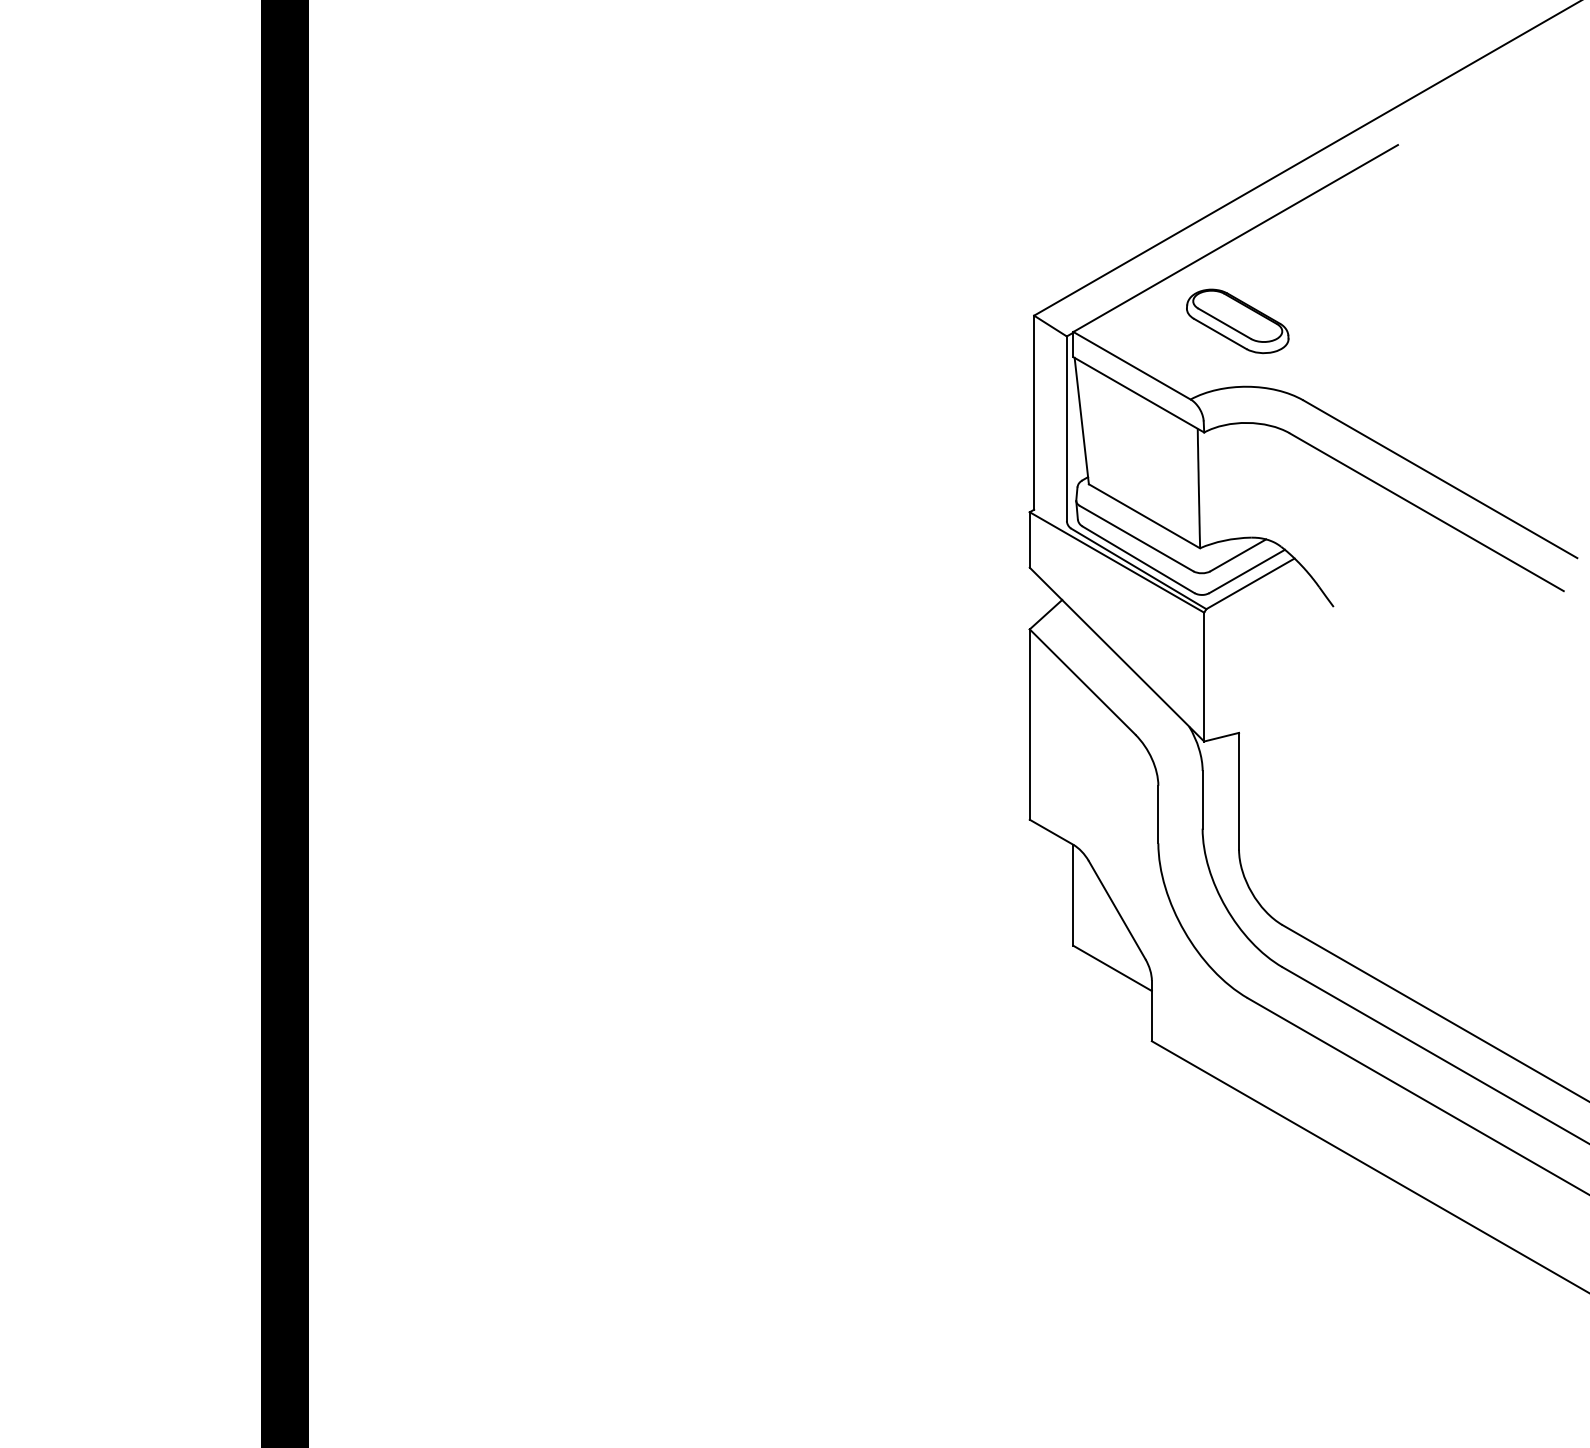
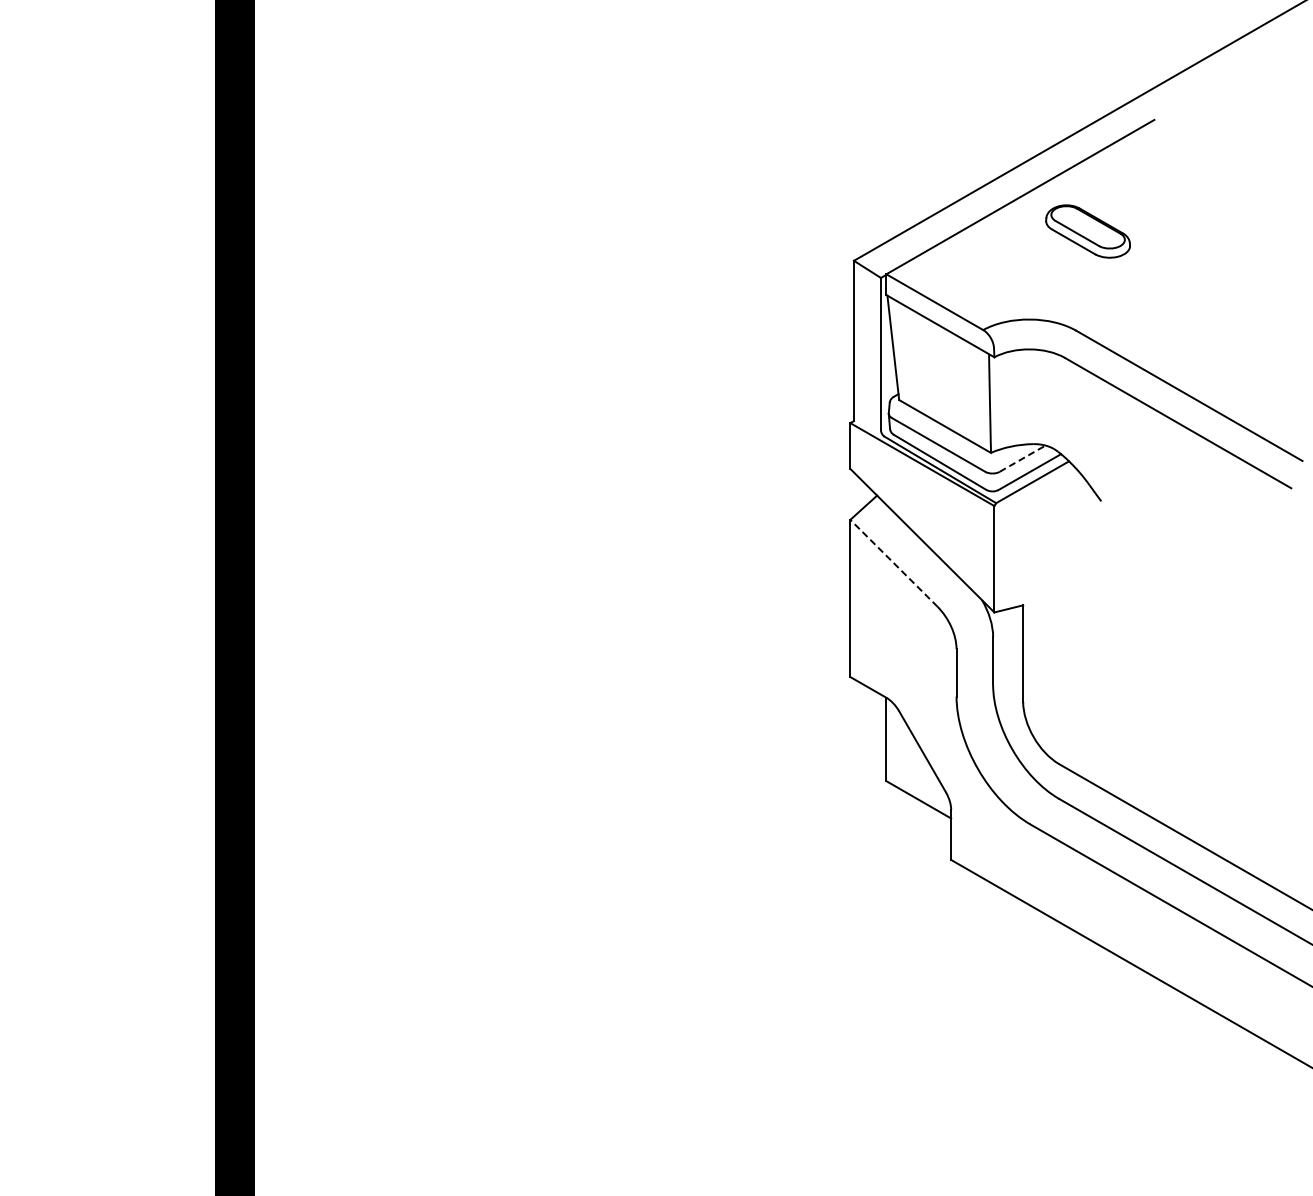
part: (1237, 321) -> (1087, 231), moved
line: (1239, 555) -> (1023, 458), solid -> dashed
line: (1083, 682) -> (894, 563), solid -> dashed

